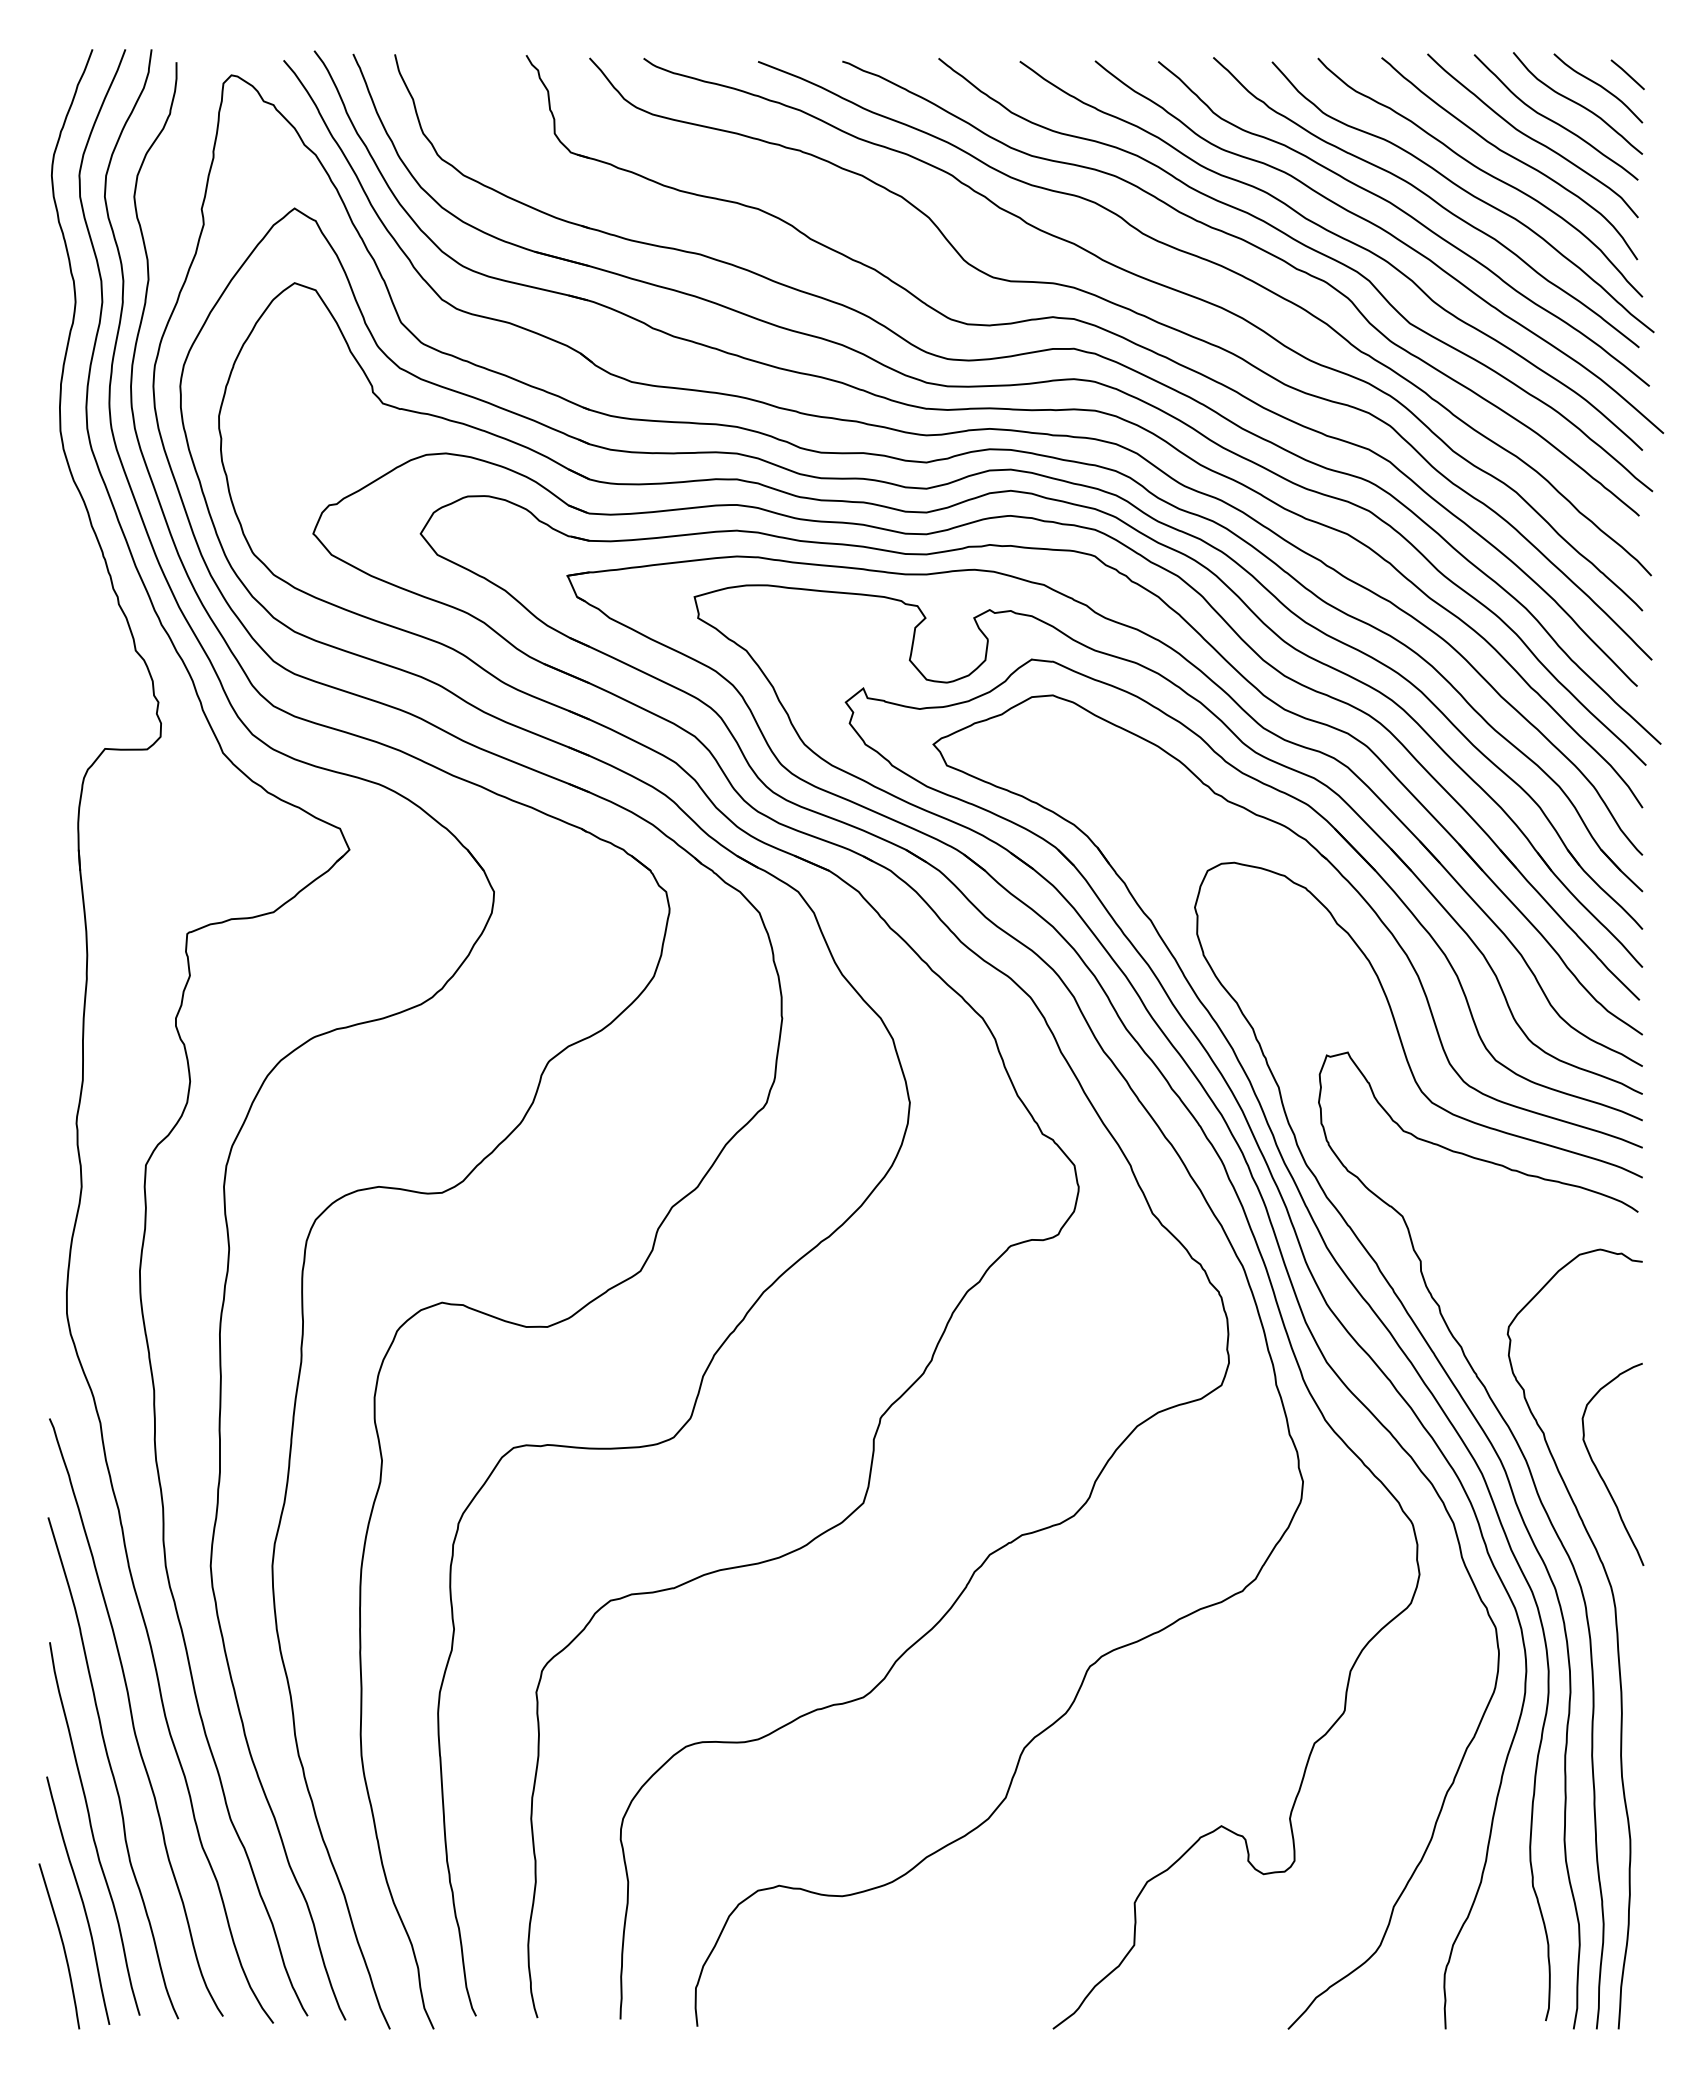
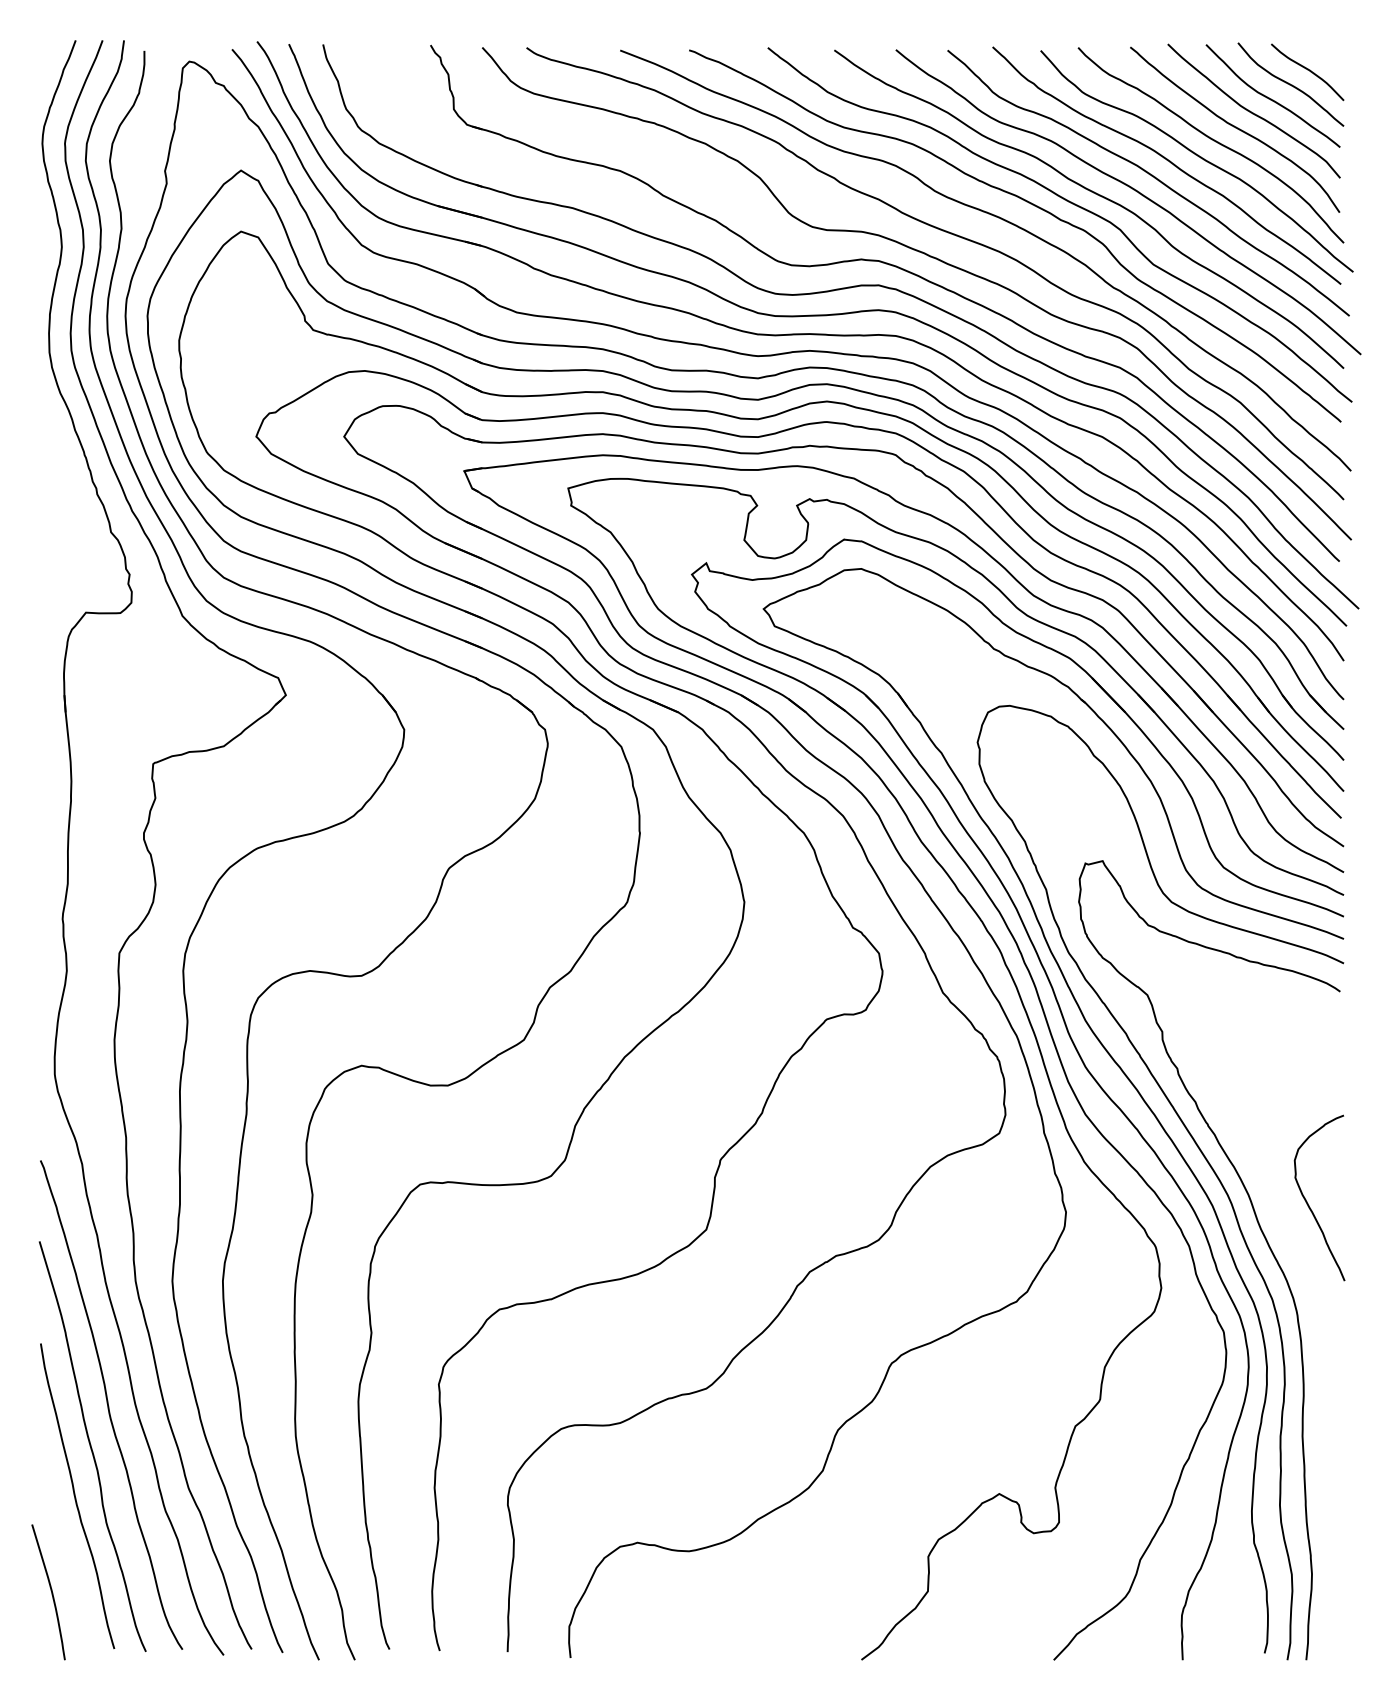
line: (1627, 74) -> (1331, 60), removed
curve: (1616, 1638) -> (1322, 1340), removed
curve: (80, 1898) -> (65, 1553), removed

